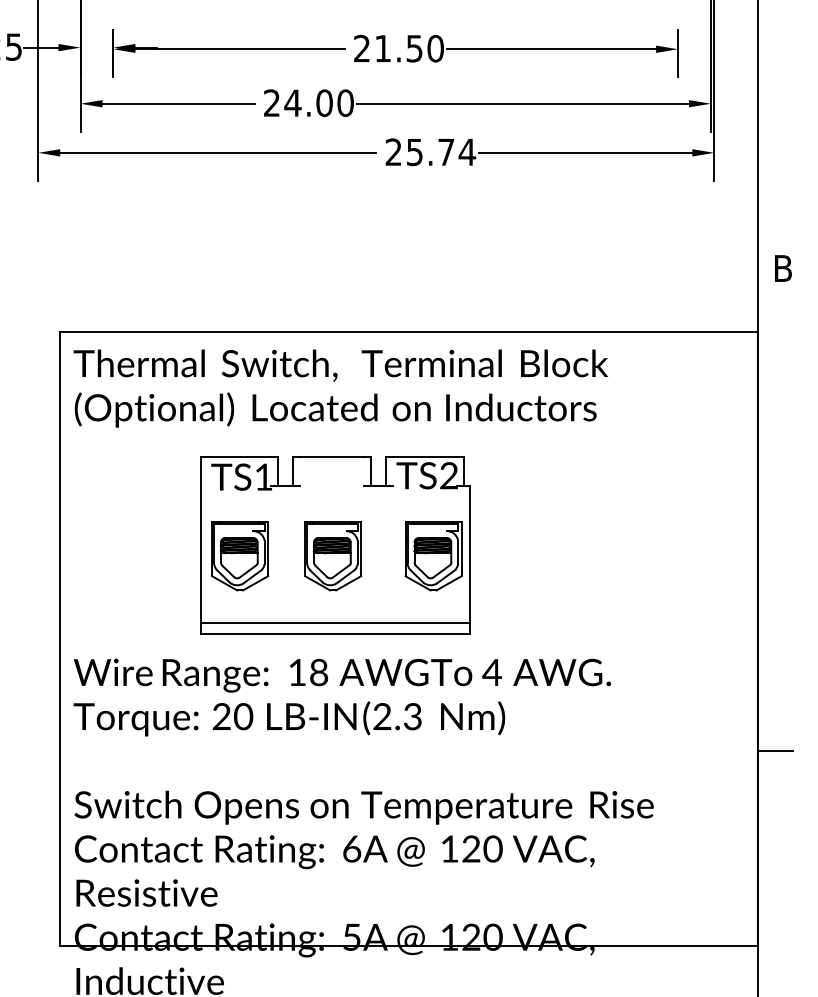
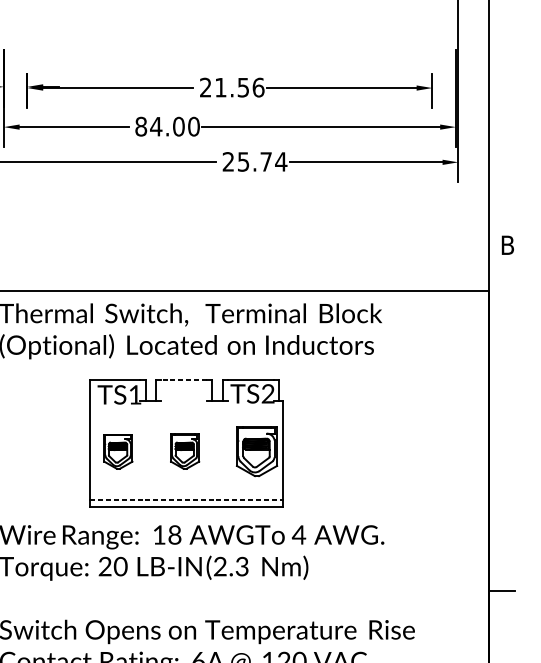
text: (435, 48) -> (258, 87), 21.50 -> 21.56
text: (271, 102) -> (140, 126), 24.00 -> 84.00
line: (332, 456) -> (184, 380), solid -> dashed
part: (240, 556) -> (118, 451), size x0.7
part: (333, 556) -> (185, 451), size x0.7
line: (335, 623) -> (186, 499), solid -> dashed

